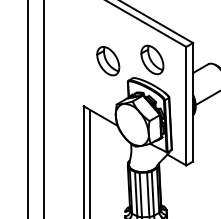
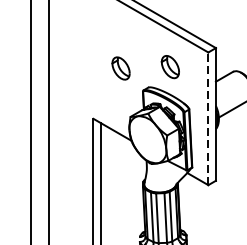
part: (152, 59) -> (170, 66), size x0.7
part: (108, 61) -> (121, 68), size x0.7
line: (186, 105) -> (208, 118), solid -> dashed

